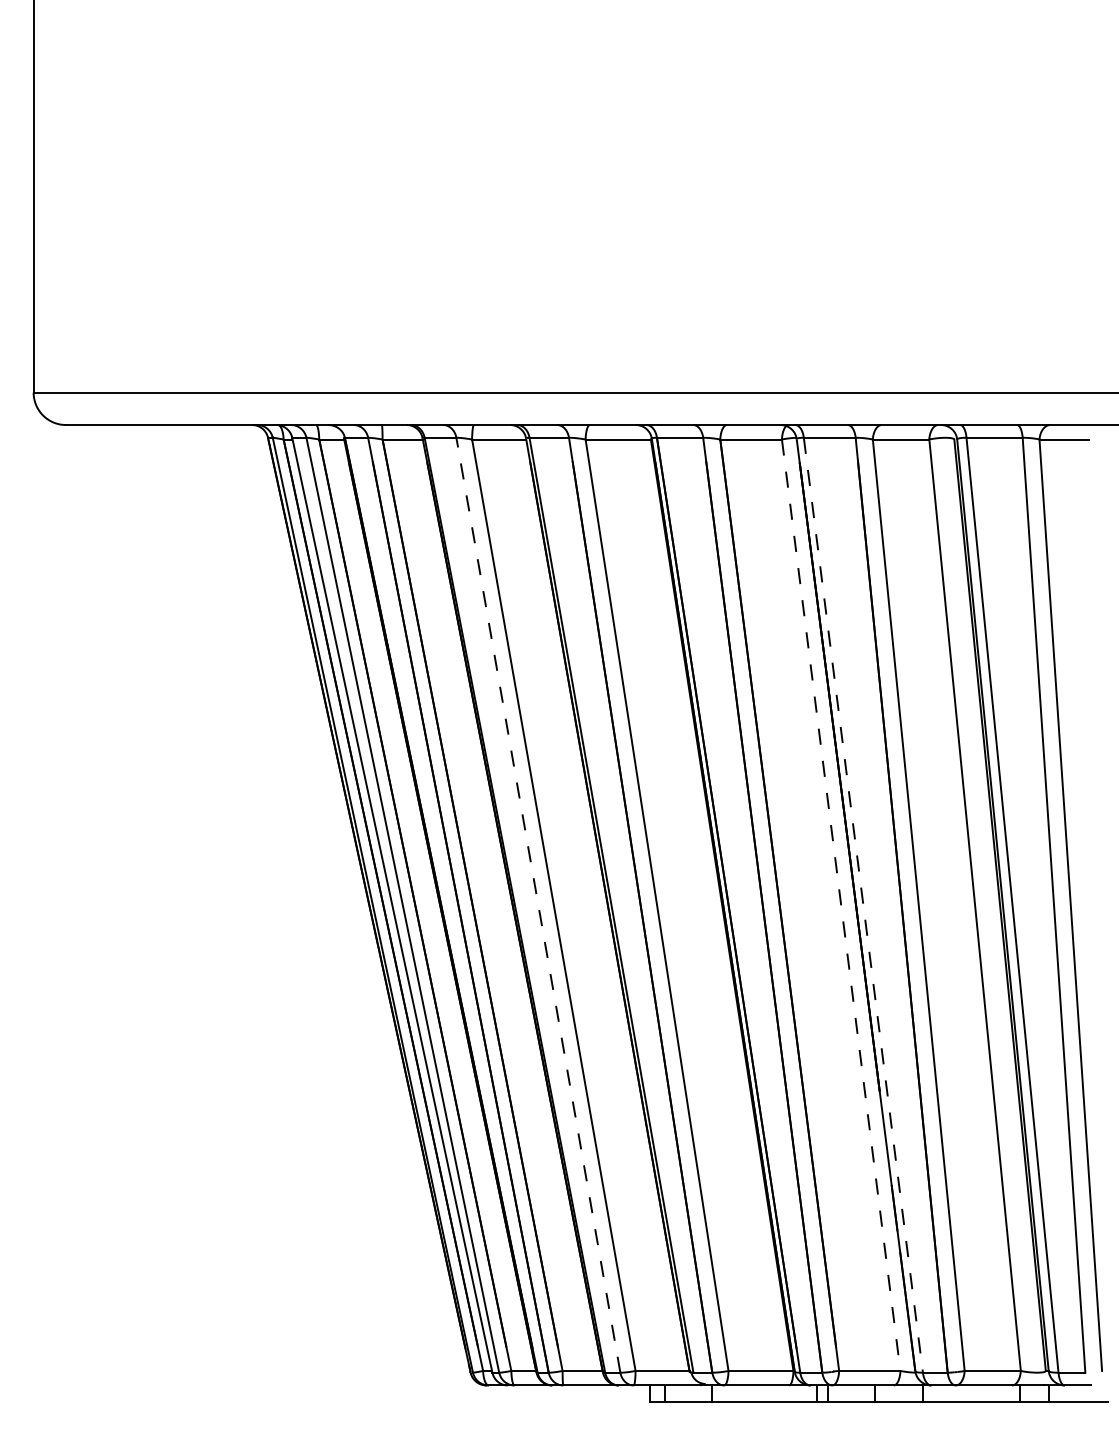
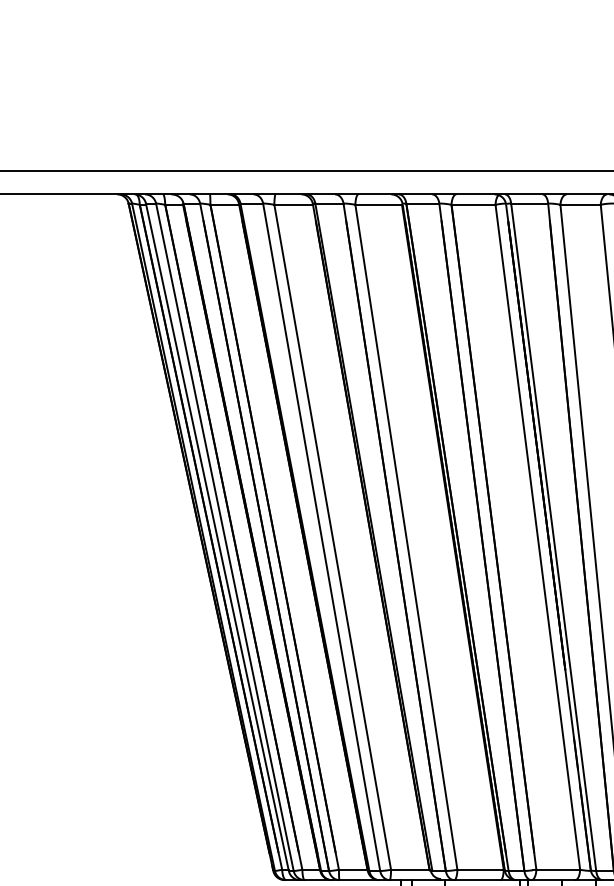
line: (538, 905) -> (321, 537), dashed -> solid
line: (841, 905) -> (538, 537), dashed -> solid
line: (863, 905) -> (553, 537), dashed -> solid

